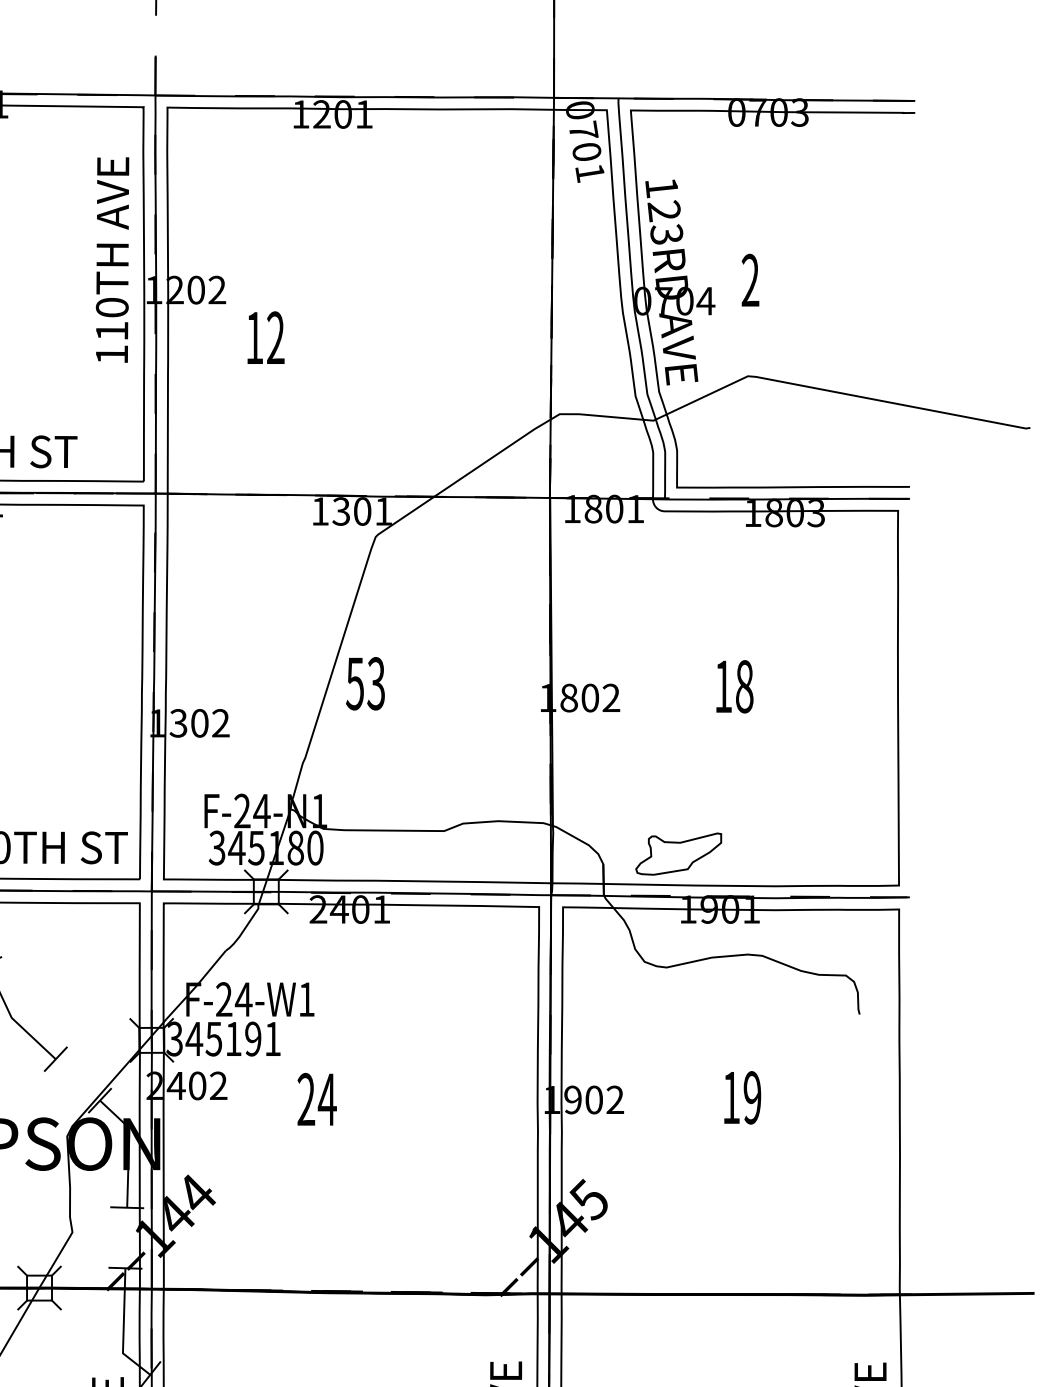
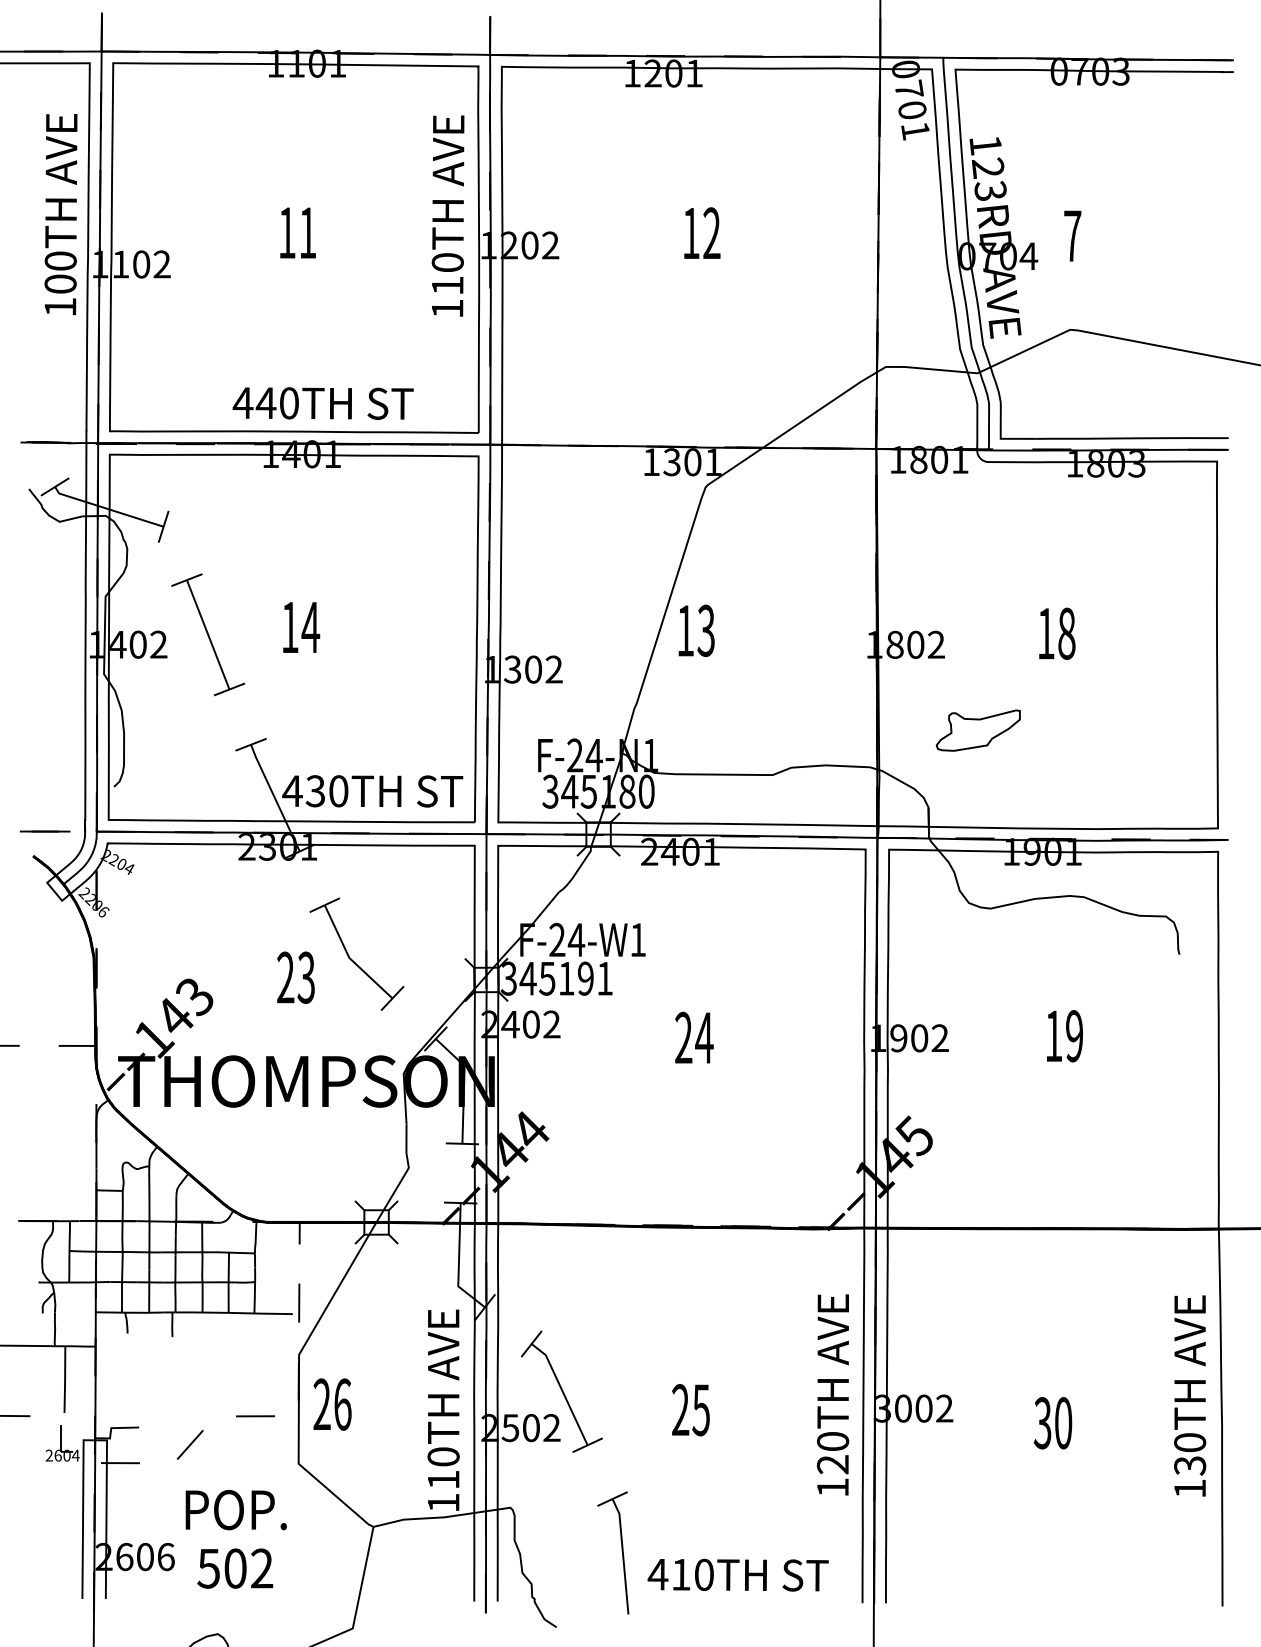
text: (750, 279) -> (1072, 235), 2 -> 7
text: (266, 337) -> (702, 232), moved
text: (355, 684) -> (685, 631), 53 -> 13
part: (677, 853) -> (977, 730), moved
text: (317, 1099) -> (694, 1037), moved

